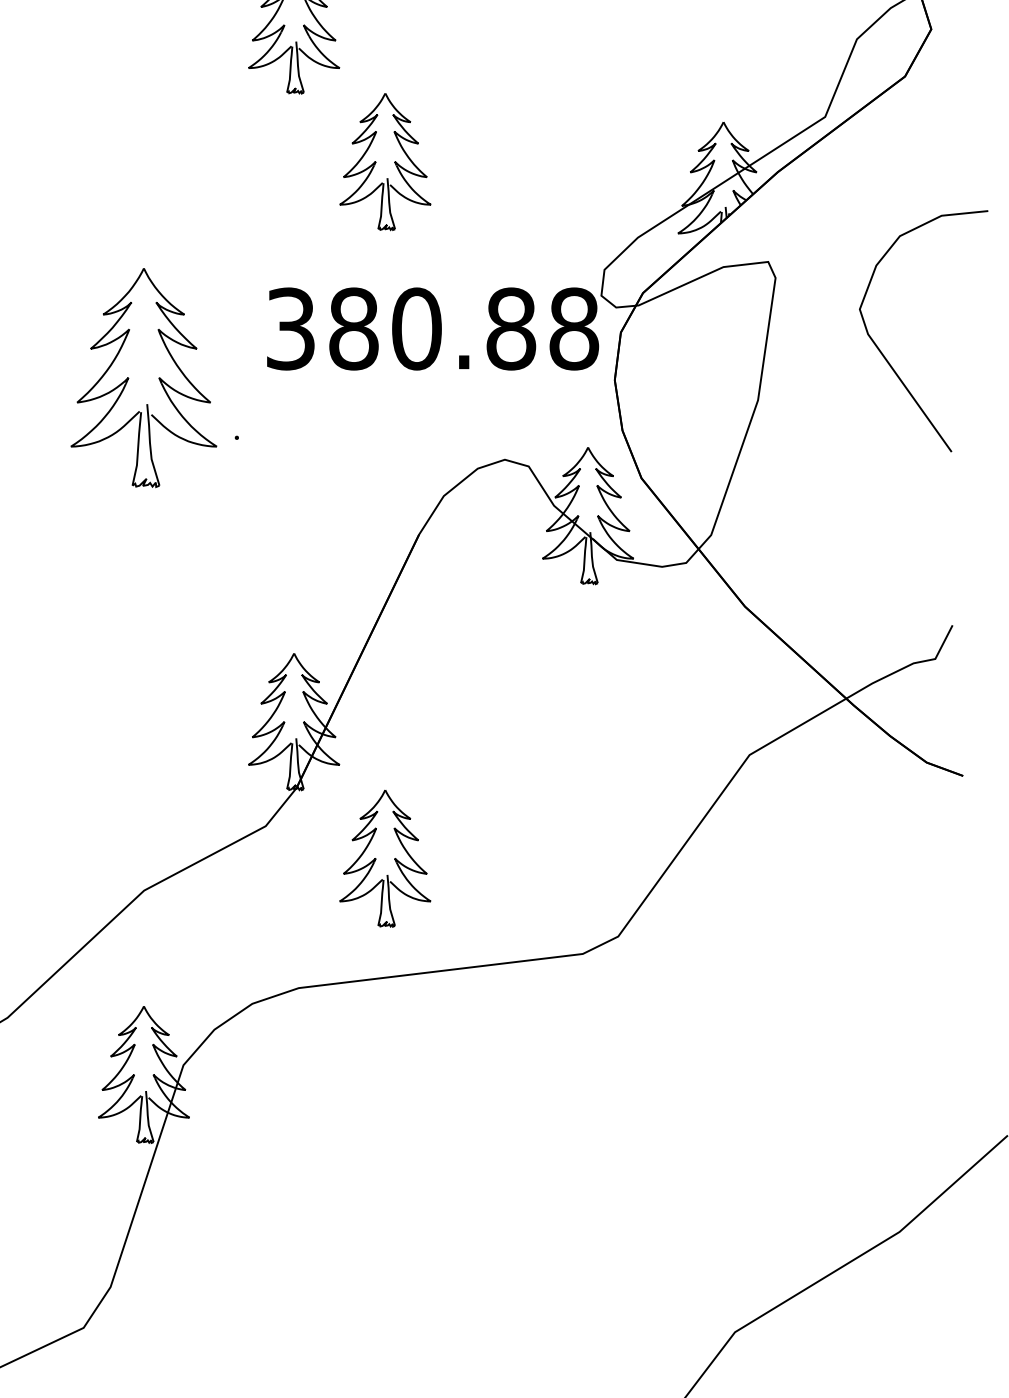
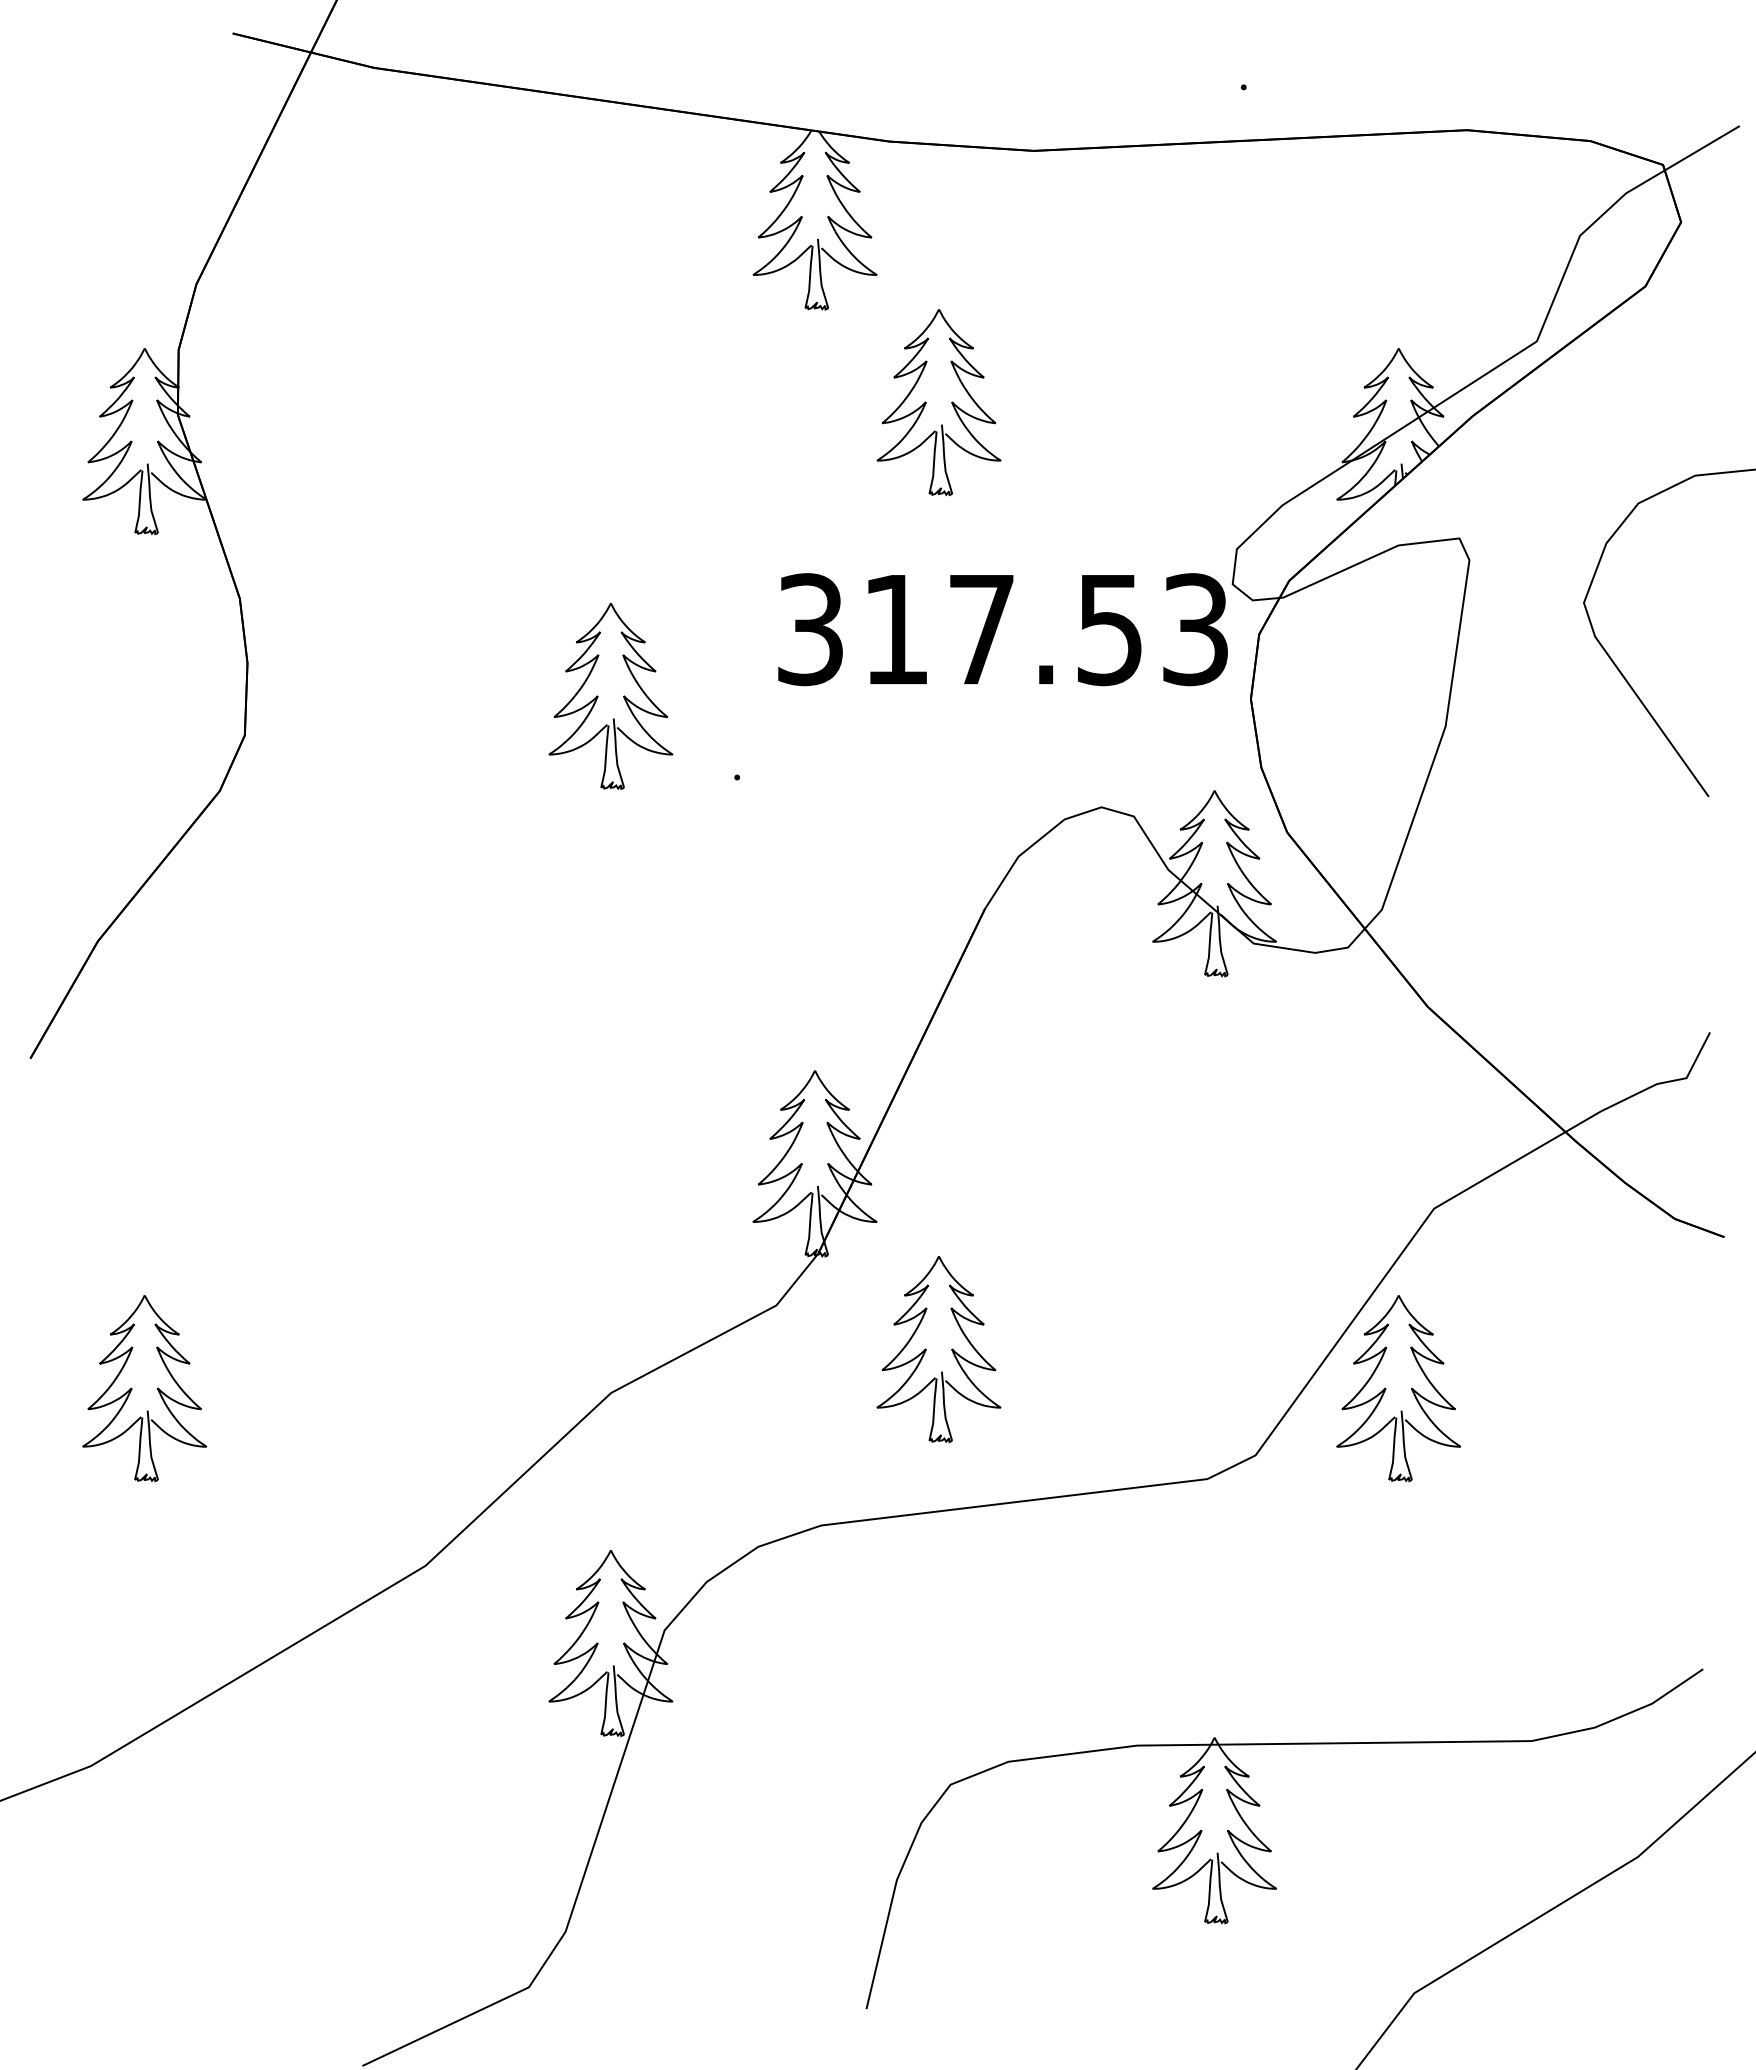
text: (463, 328) -> (1045, 629), 380.88 -> 317.53
part: (143, 378) -> (610, 696), size x0.62
part: (723, 887) -> (1398, 1388), added
part: (629, 1227) -> (1271, 1850), added

